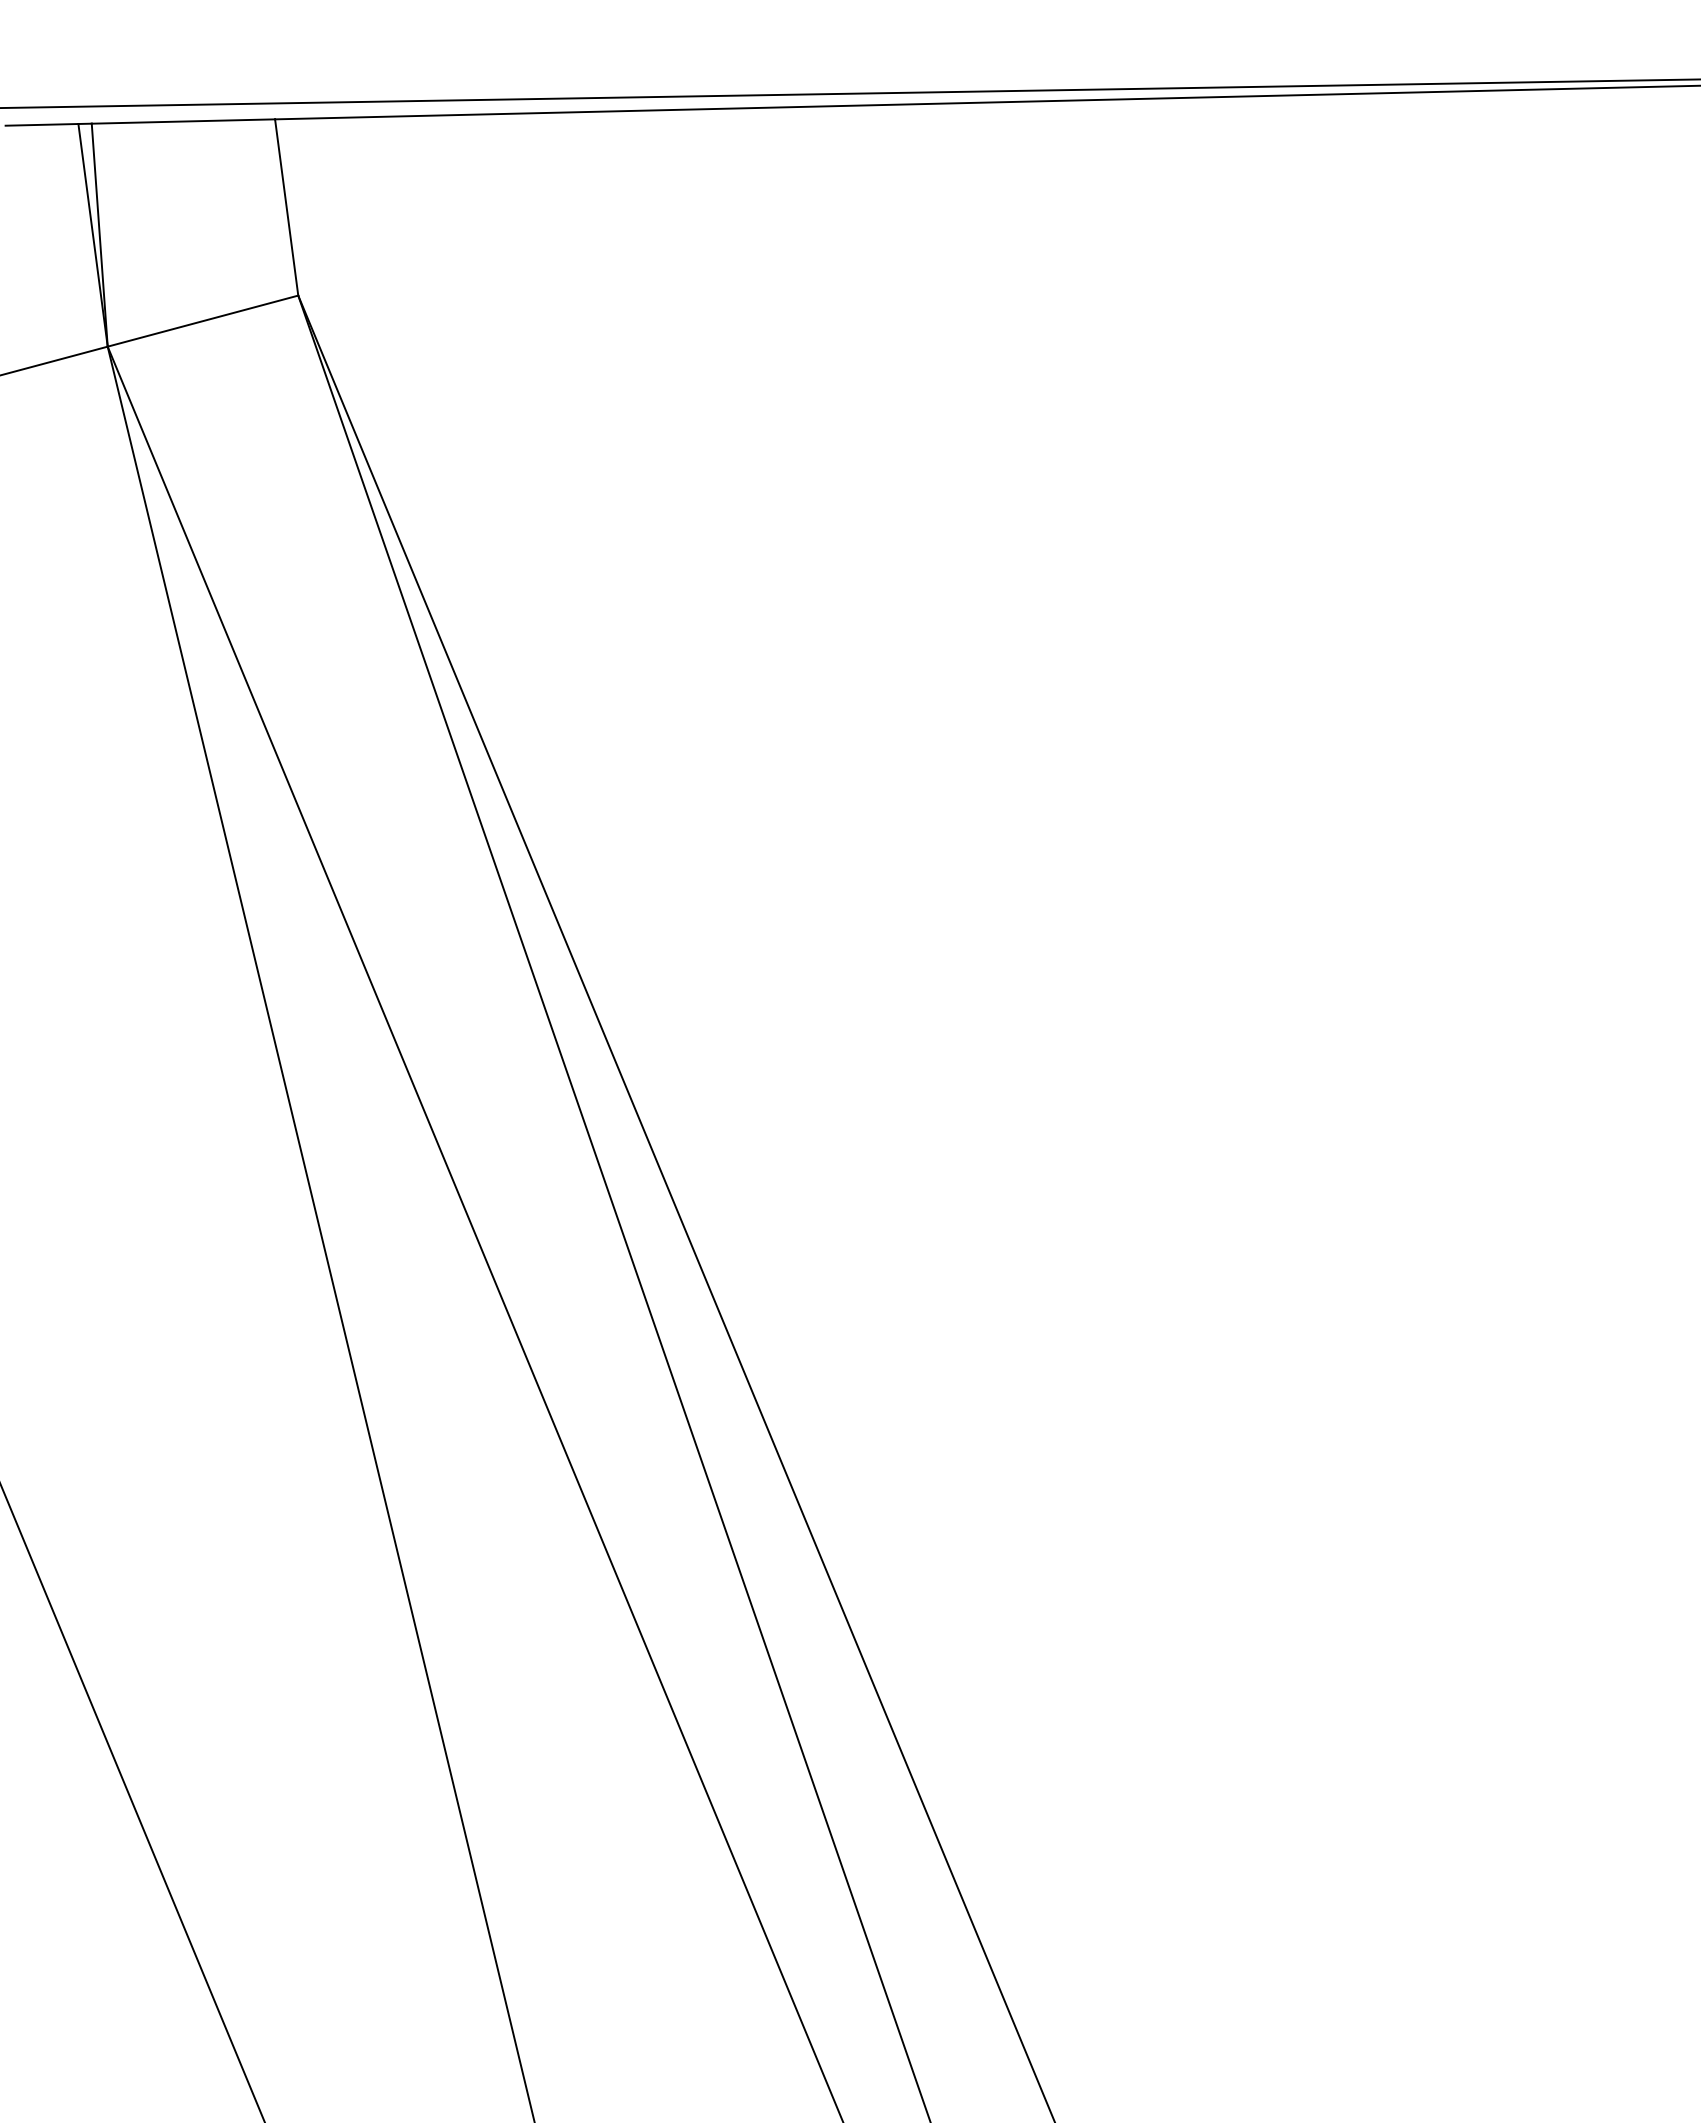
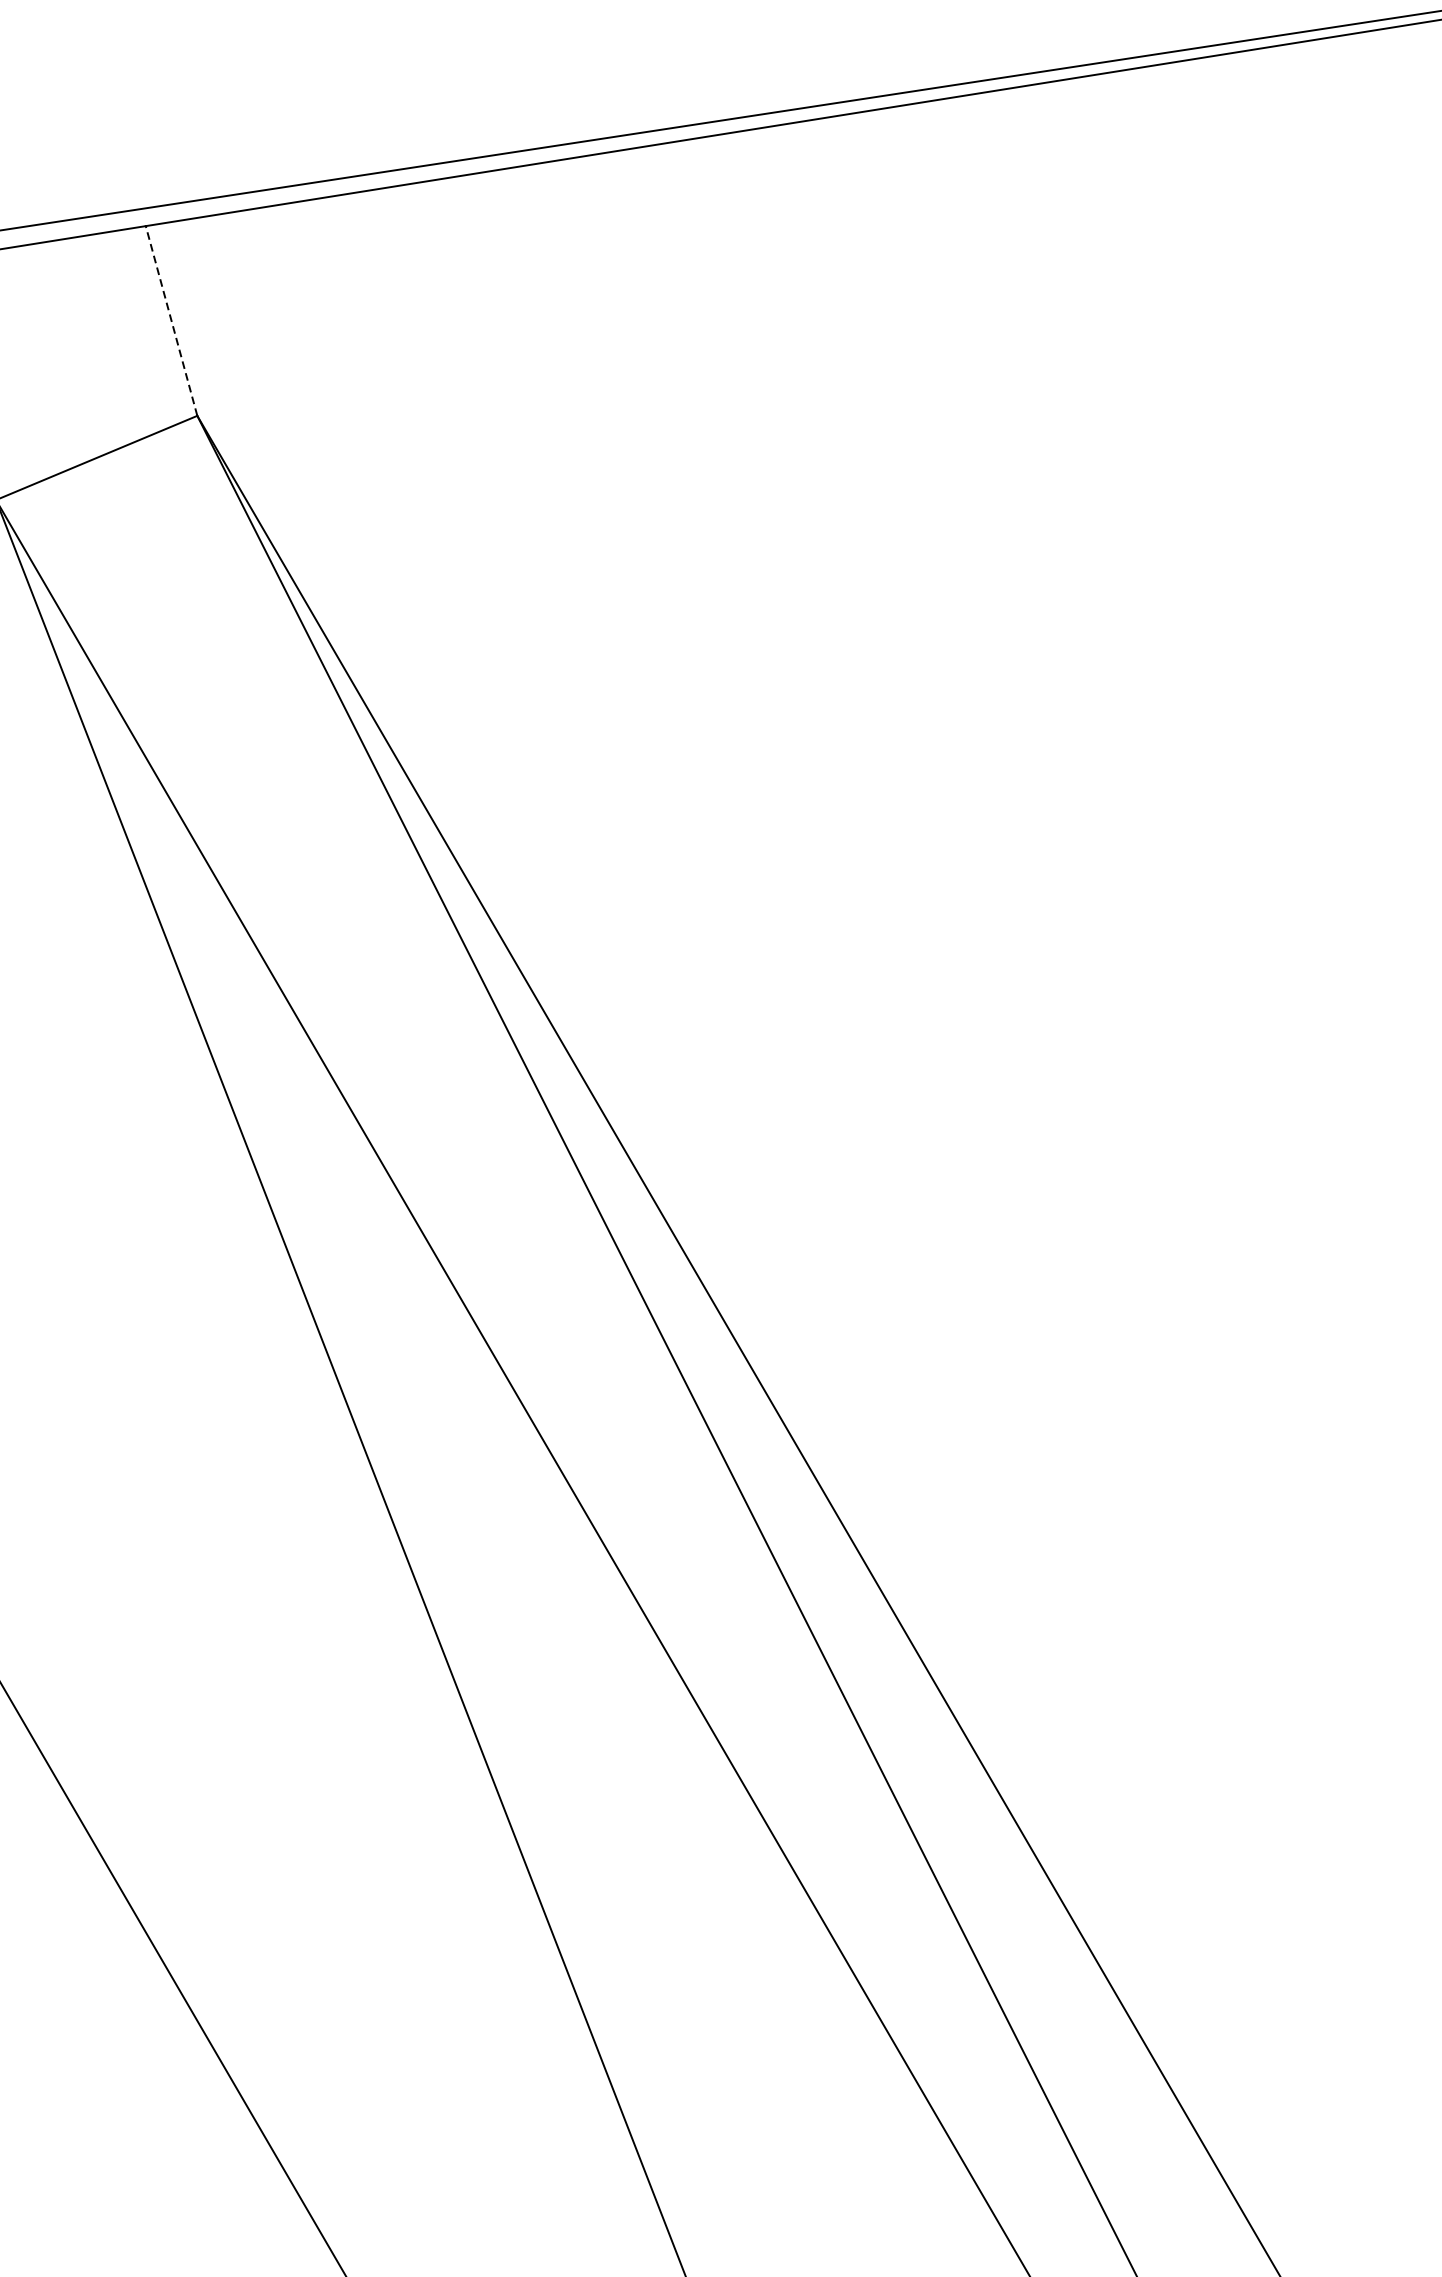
line: (286, 207) -> (171, 321), solid -> dashed

